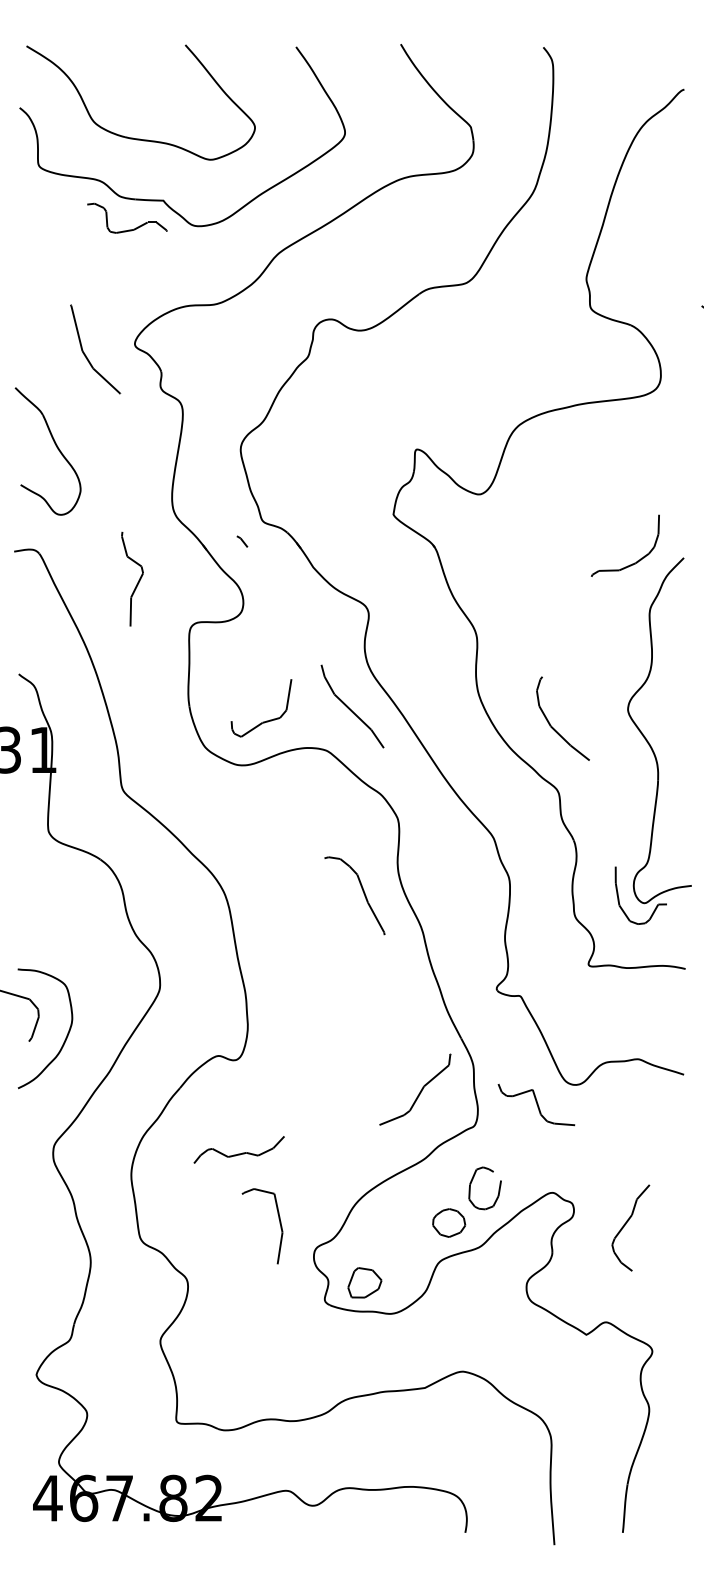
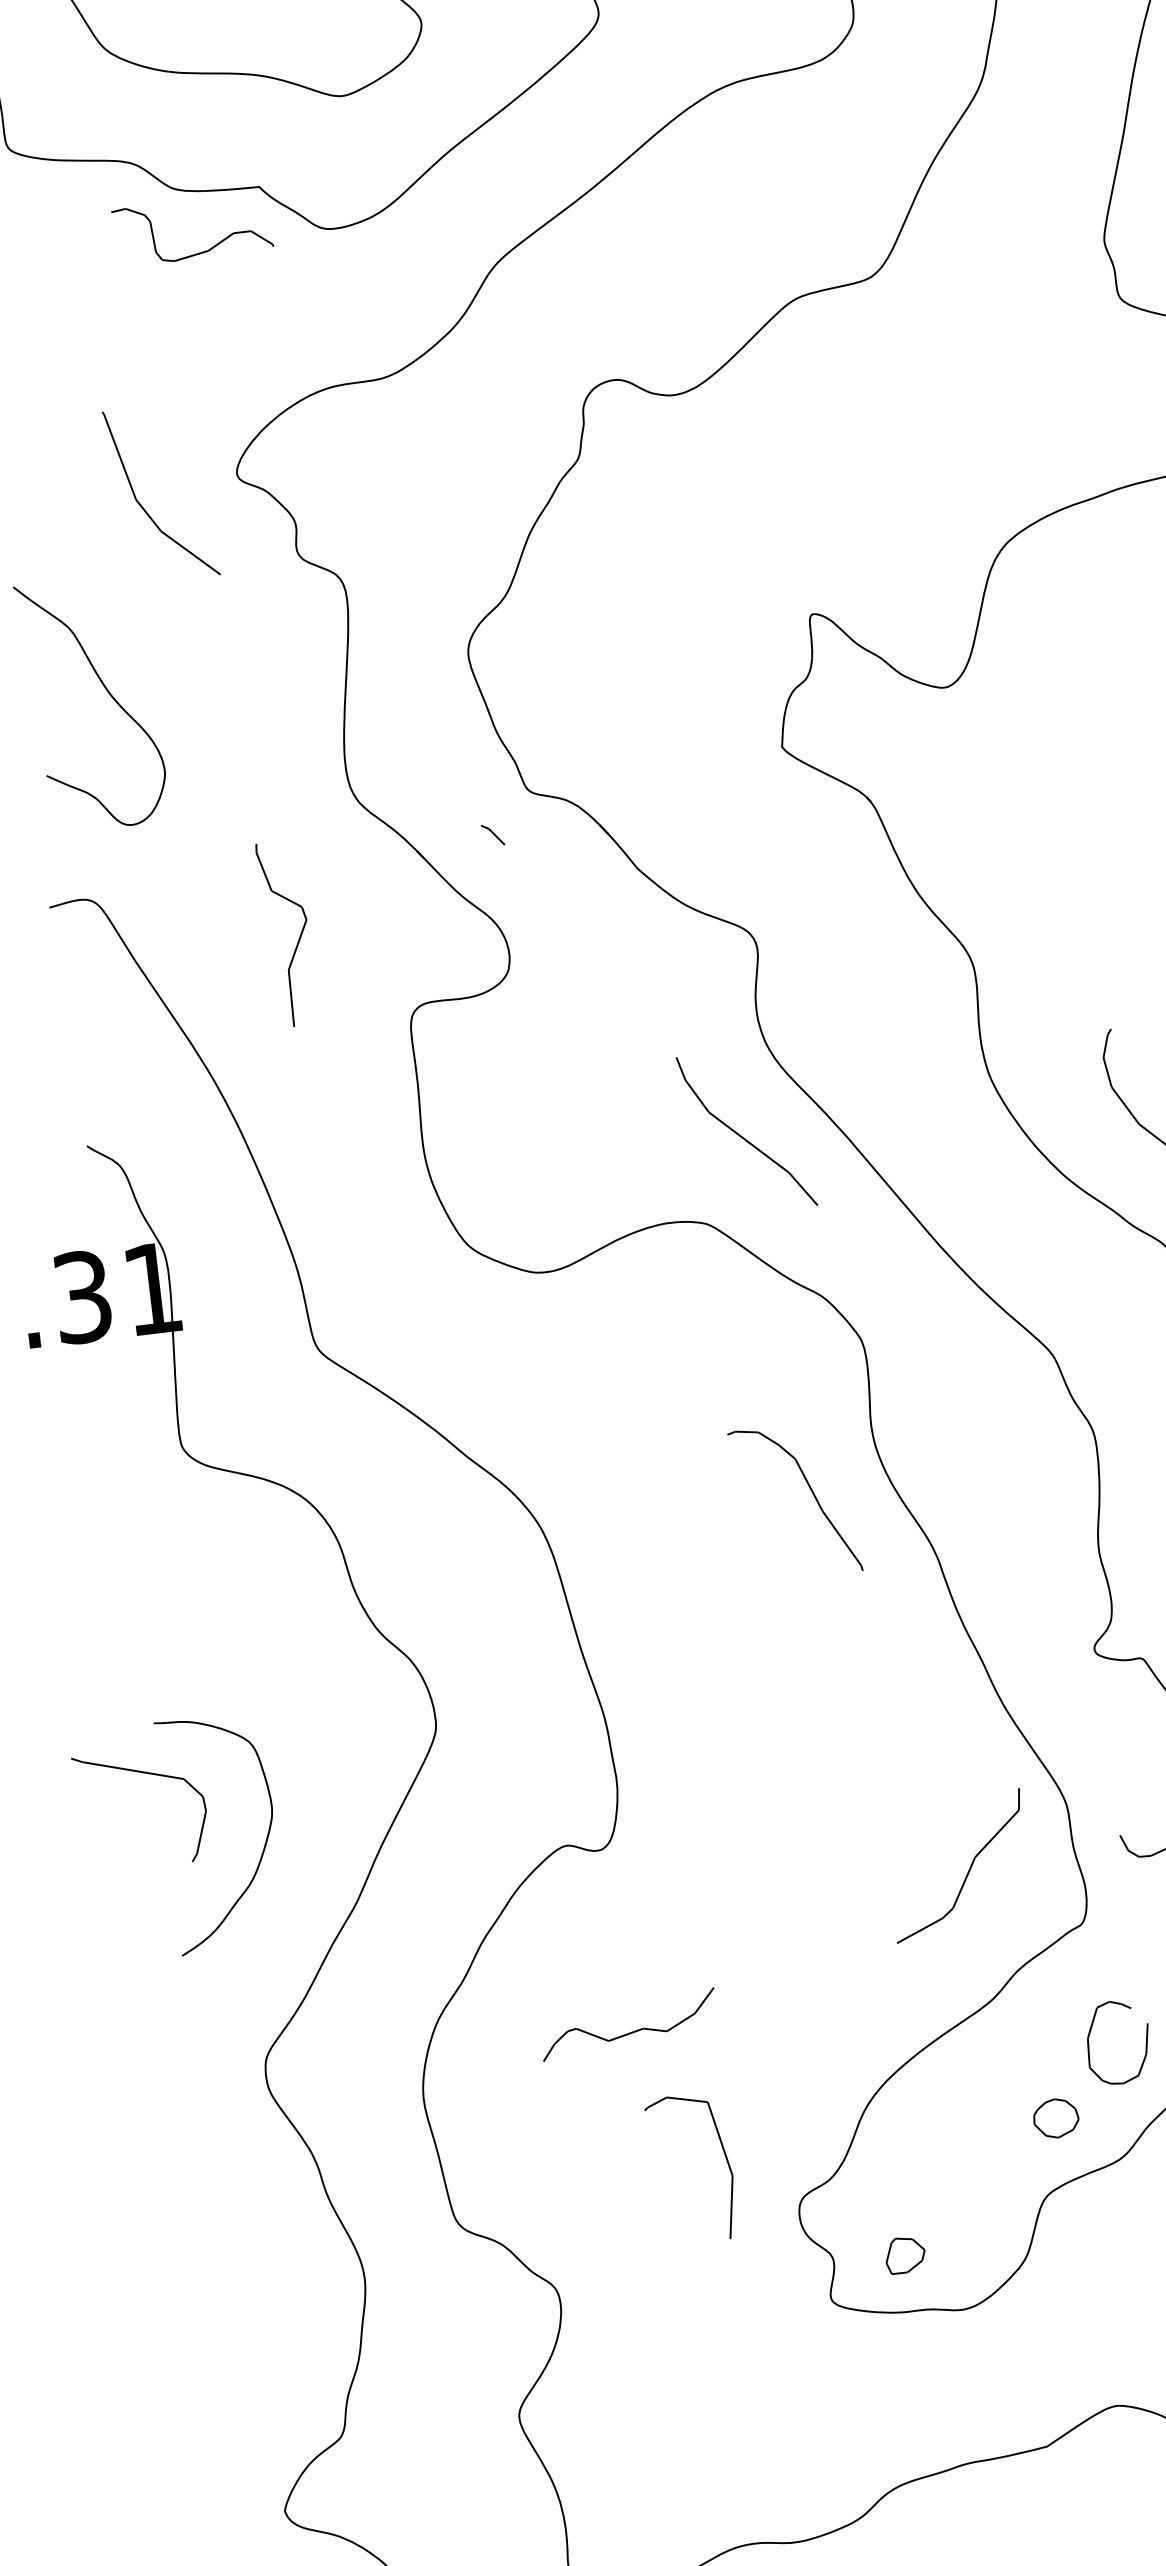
part: (266, 720) -> (581, 1178), removed
part: (449, 1222) -> (1056, 2117), size x0.7
part: (364, 1282) -> (904, 2254), size x0.6

